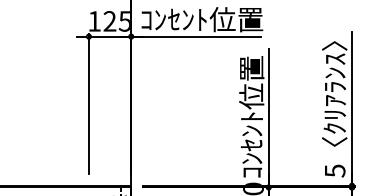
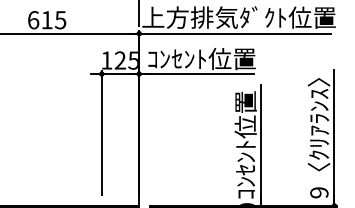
text: (335, 170) -> (319, 192), 5 -> 9

